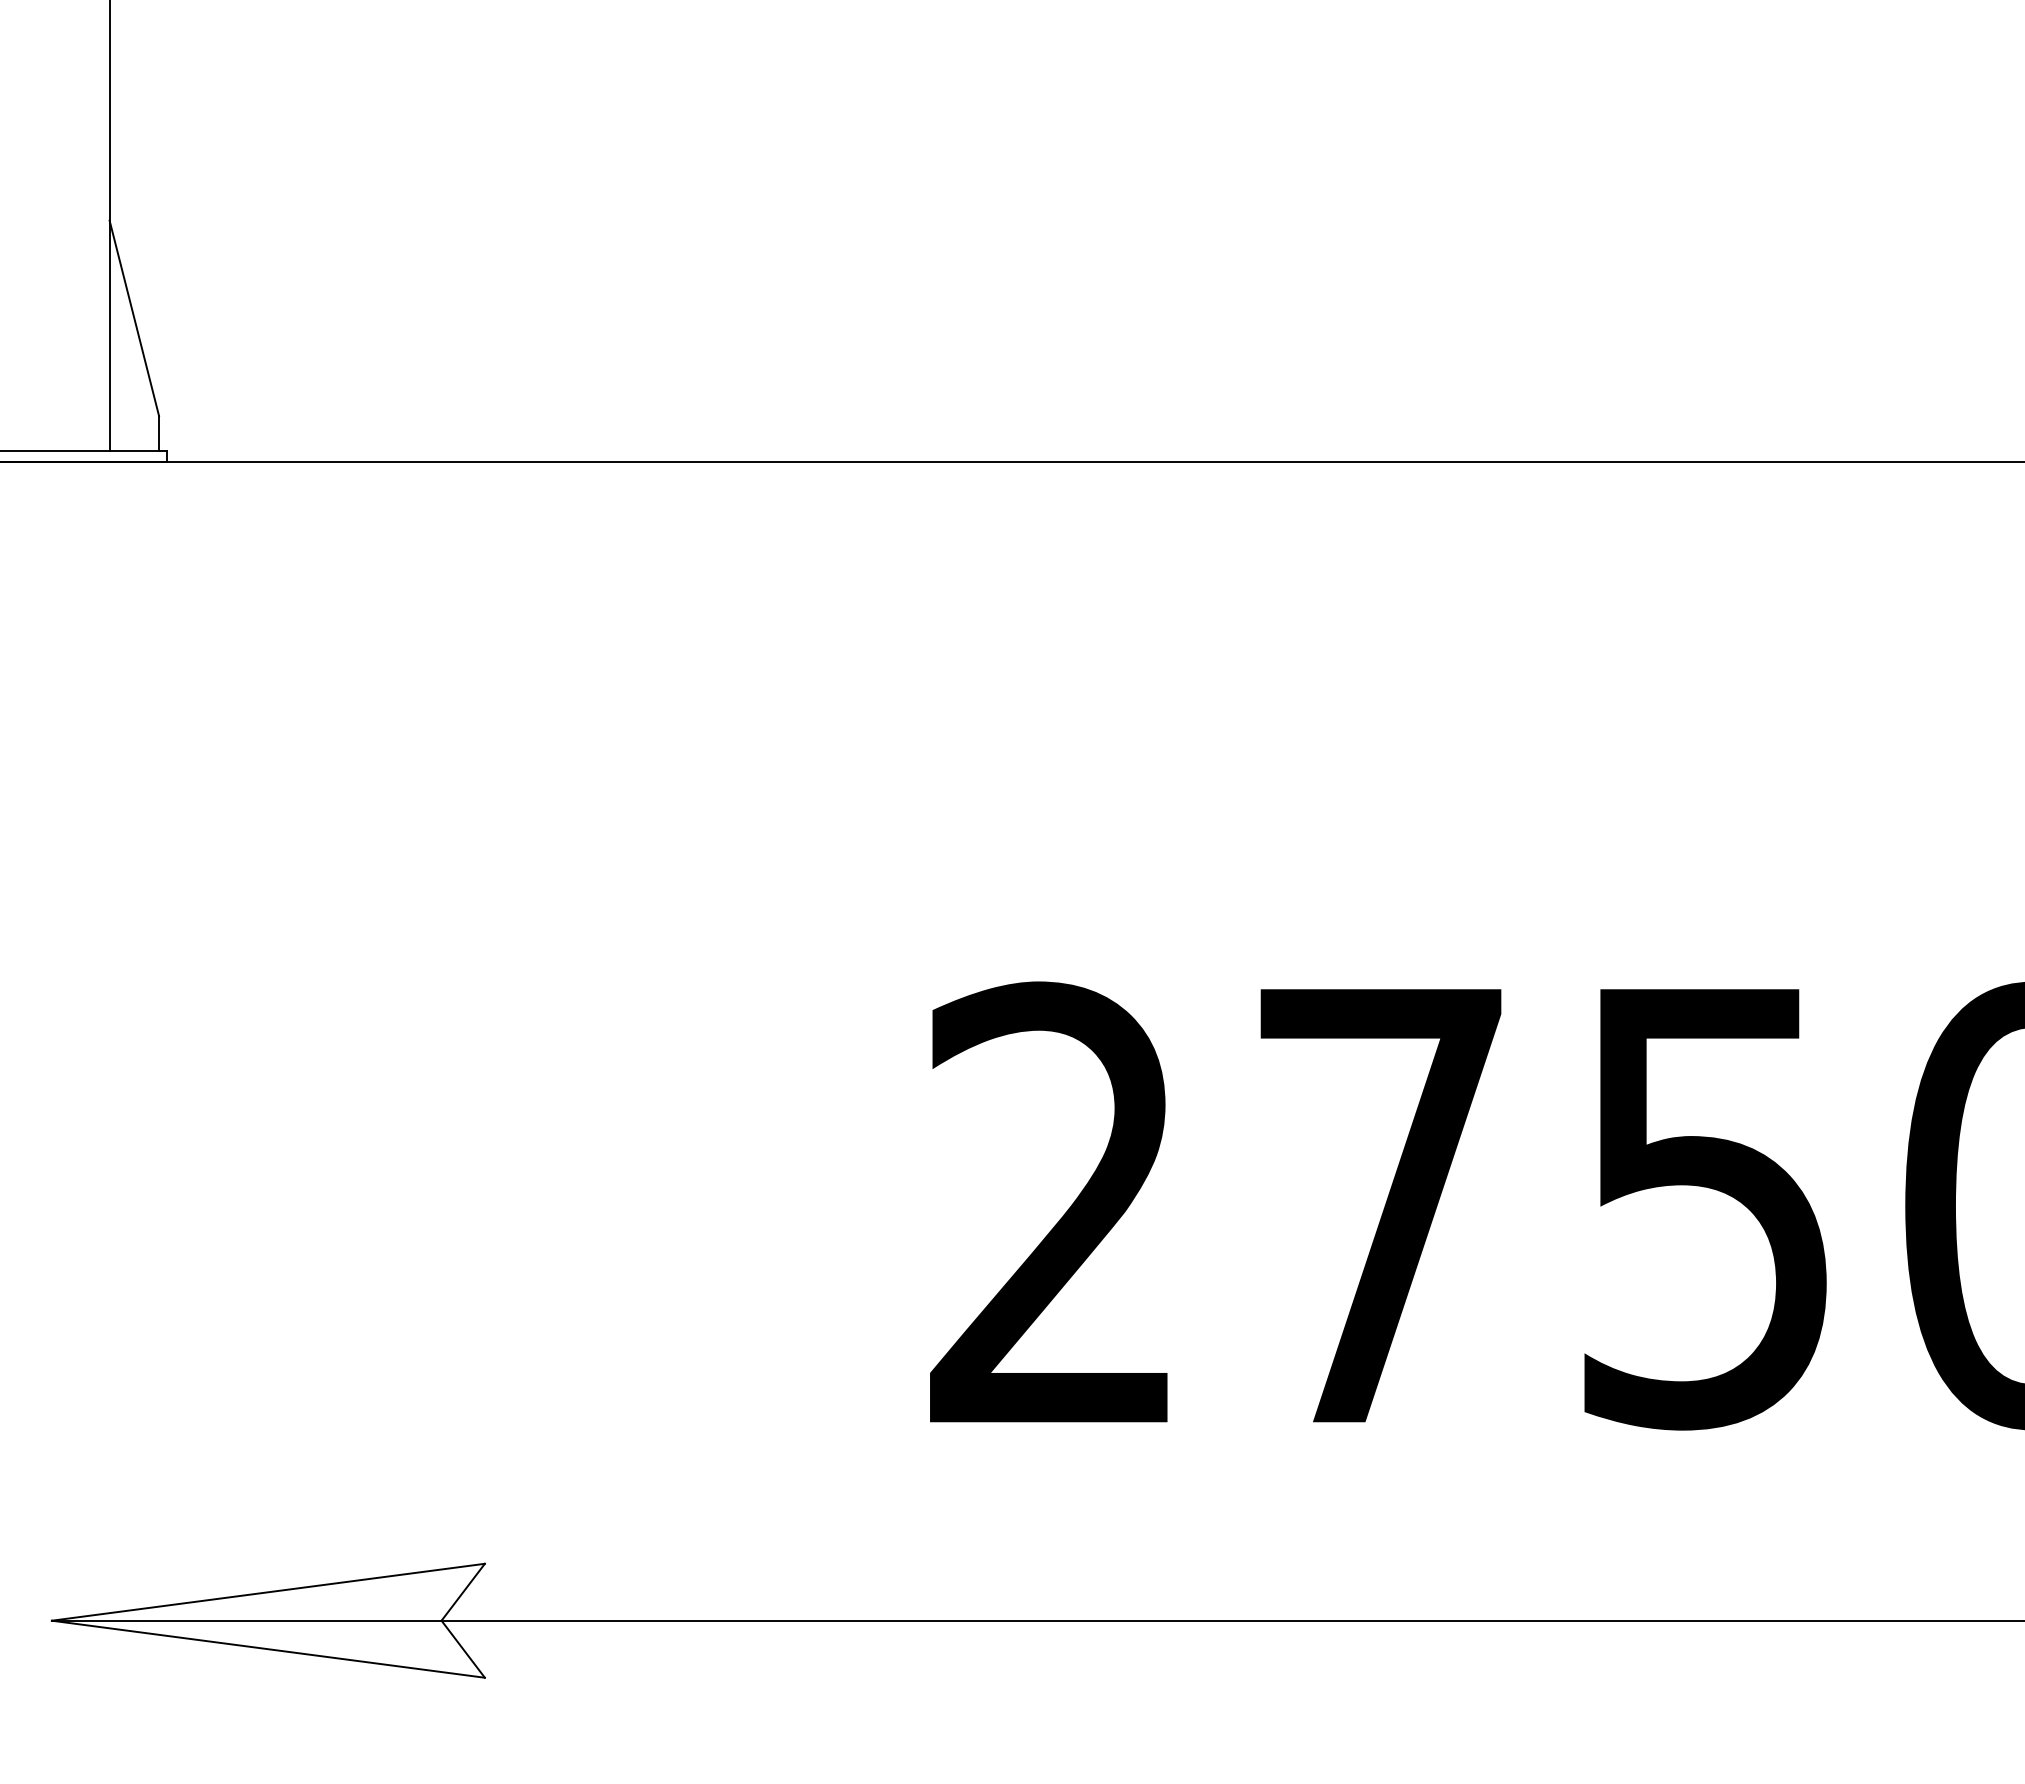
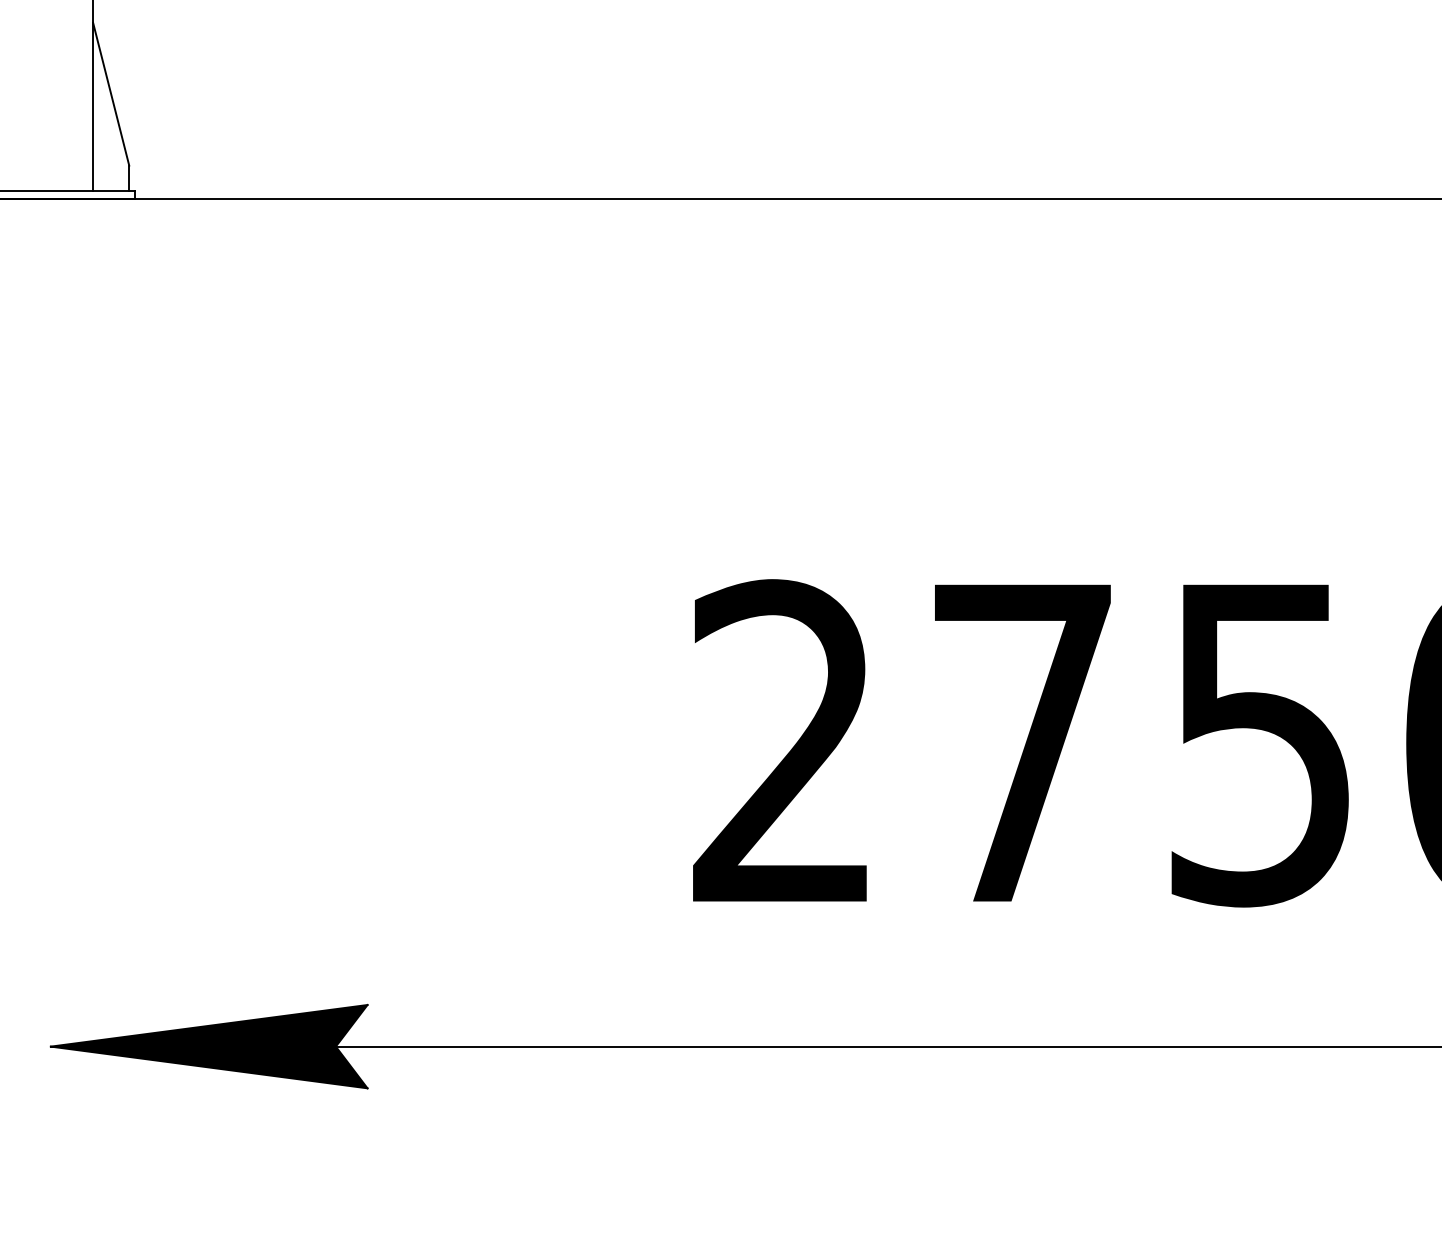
fill: (267, 1620) -> (208, 1046), added

